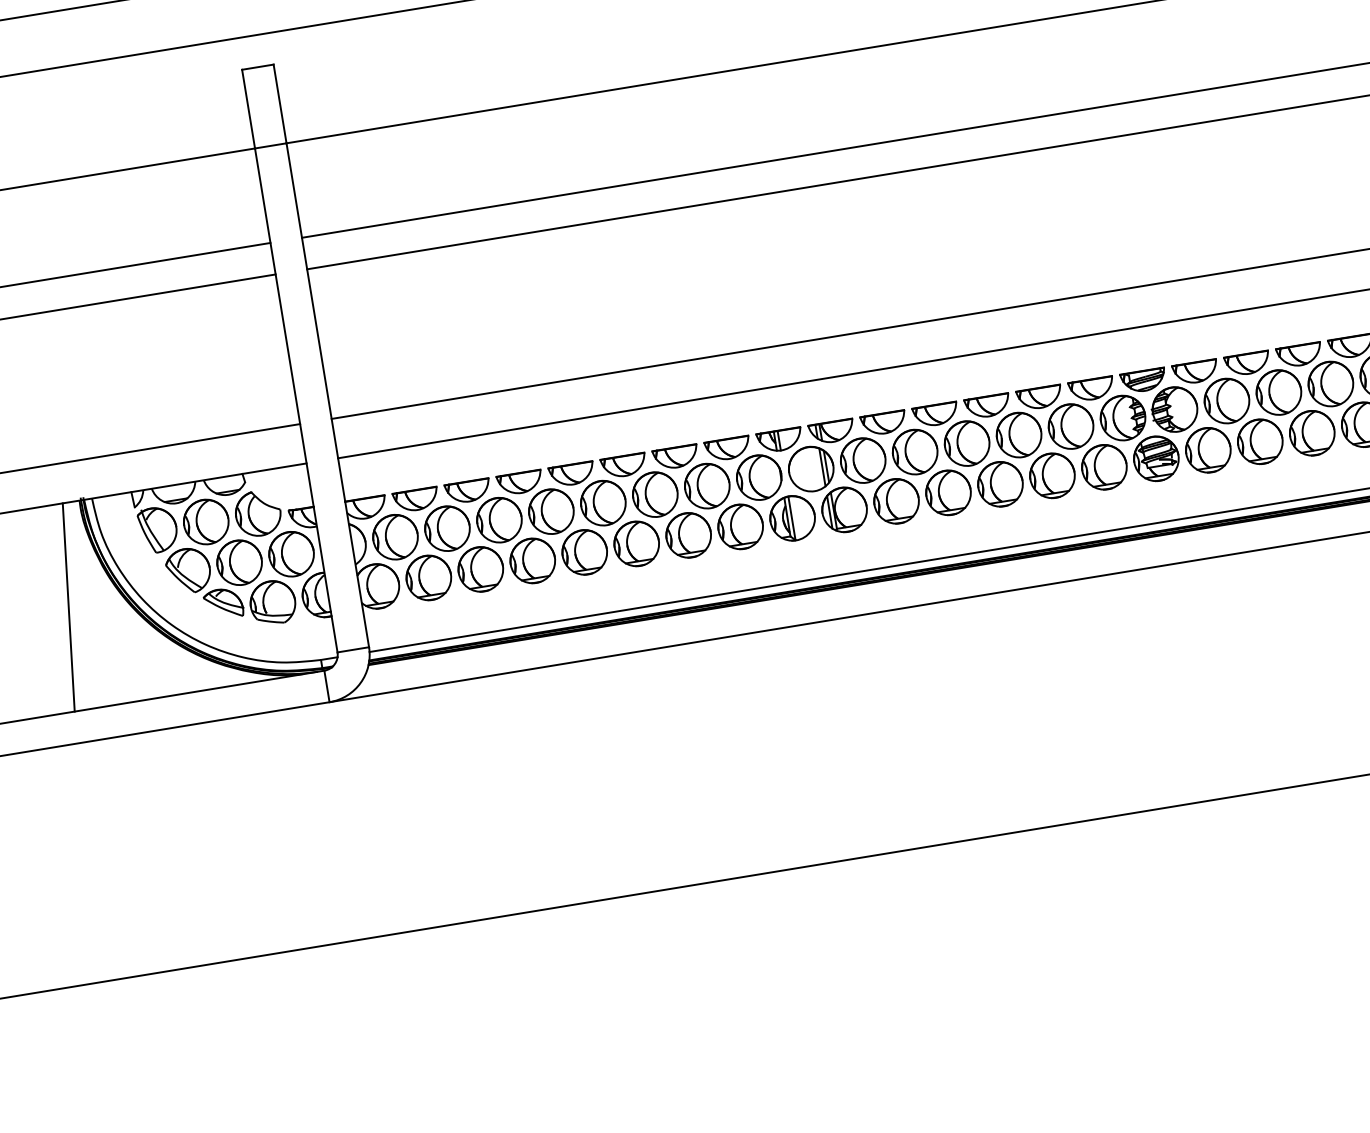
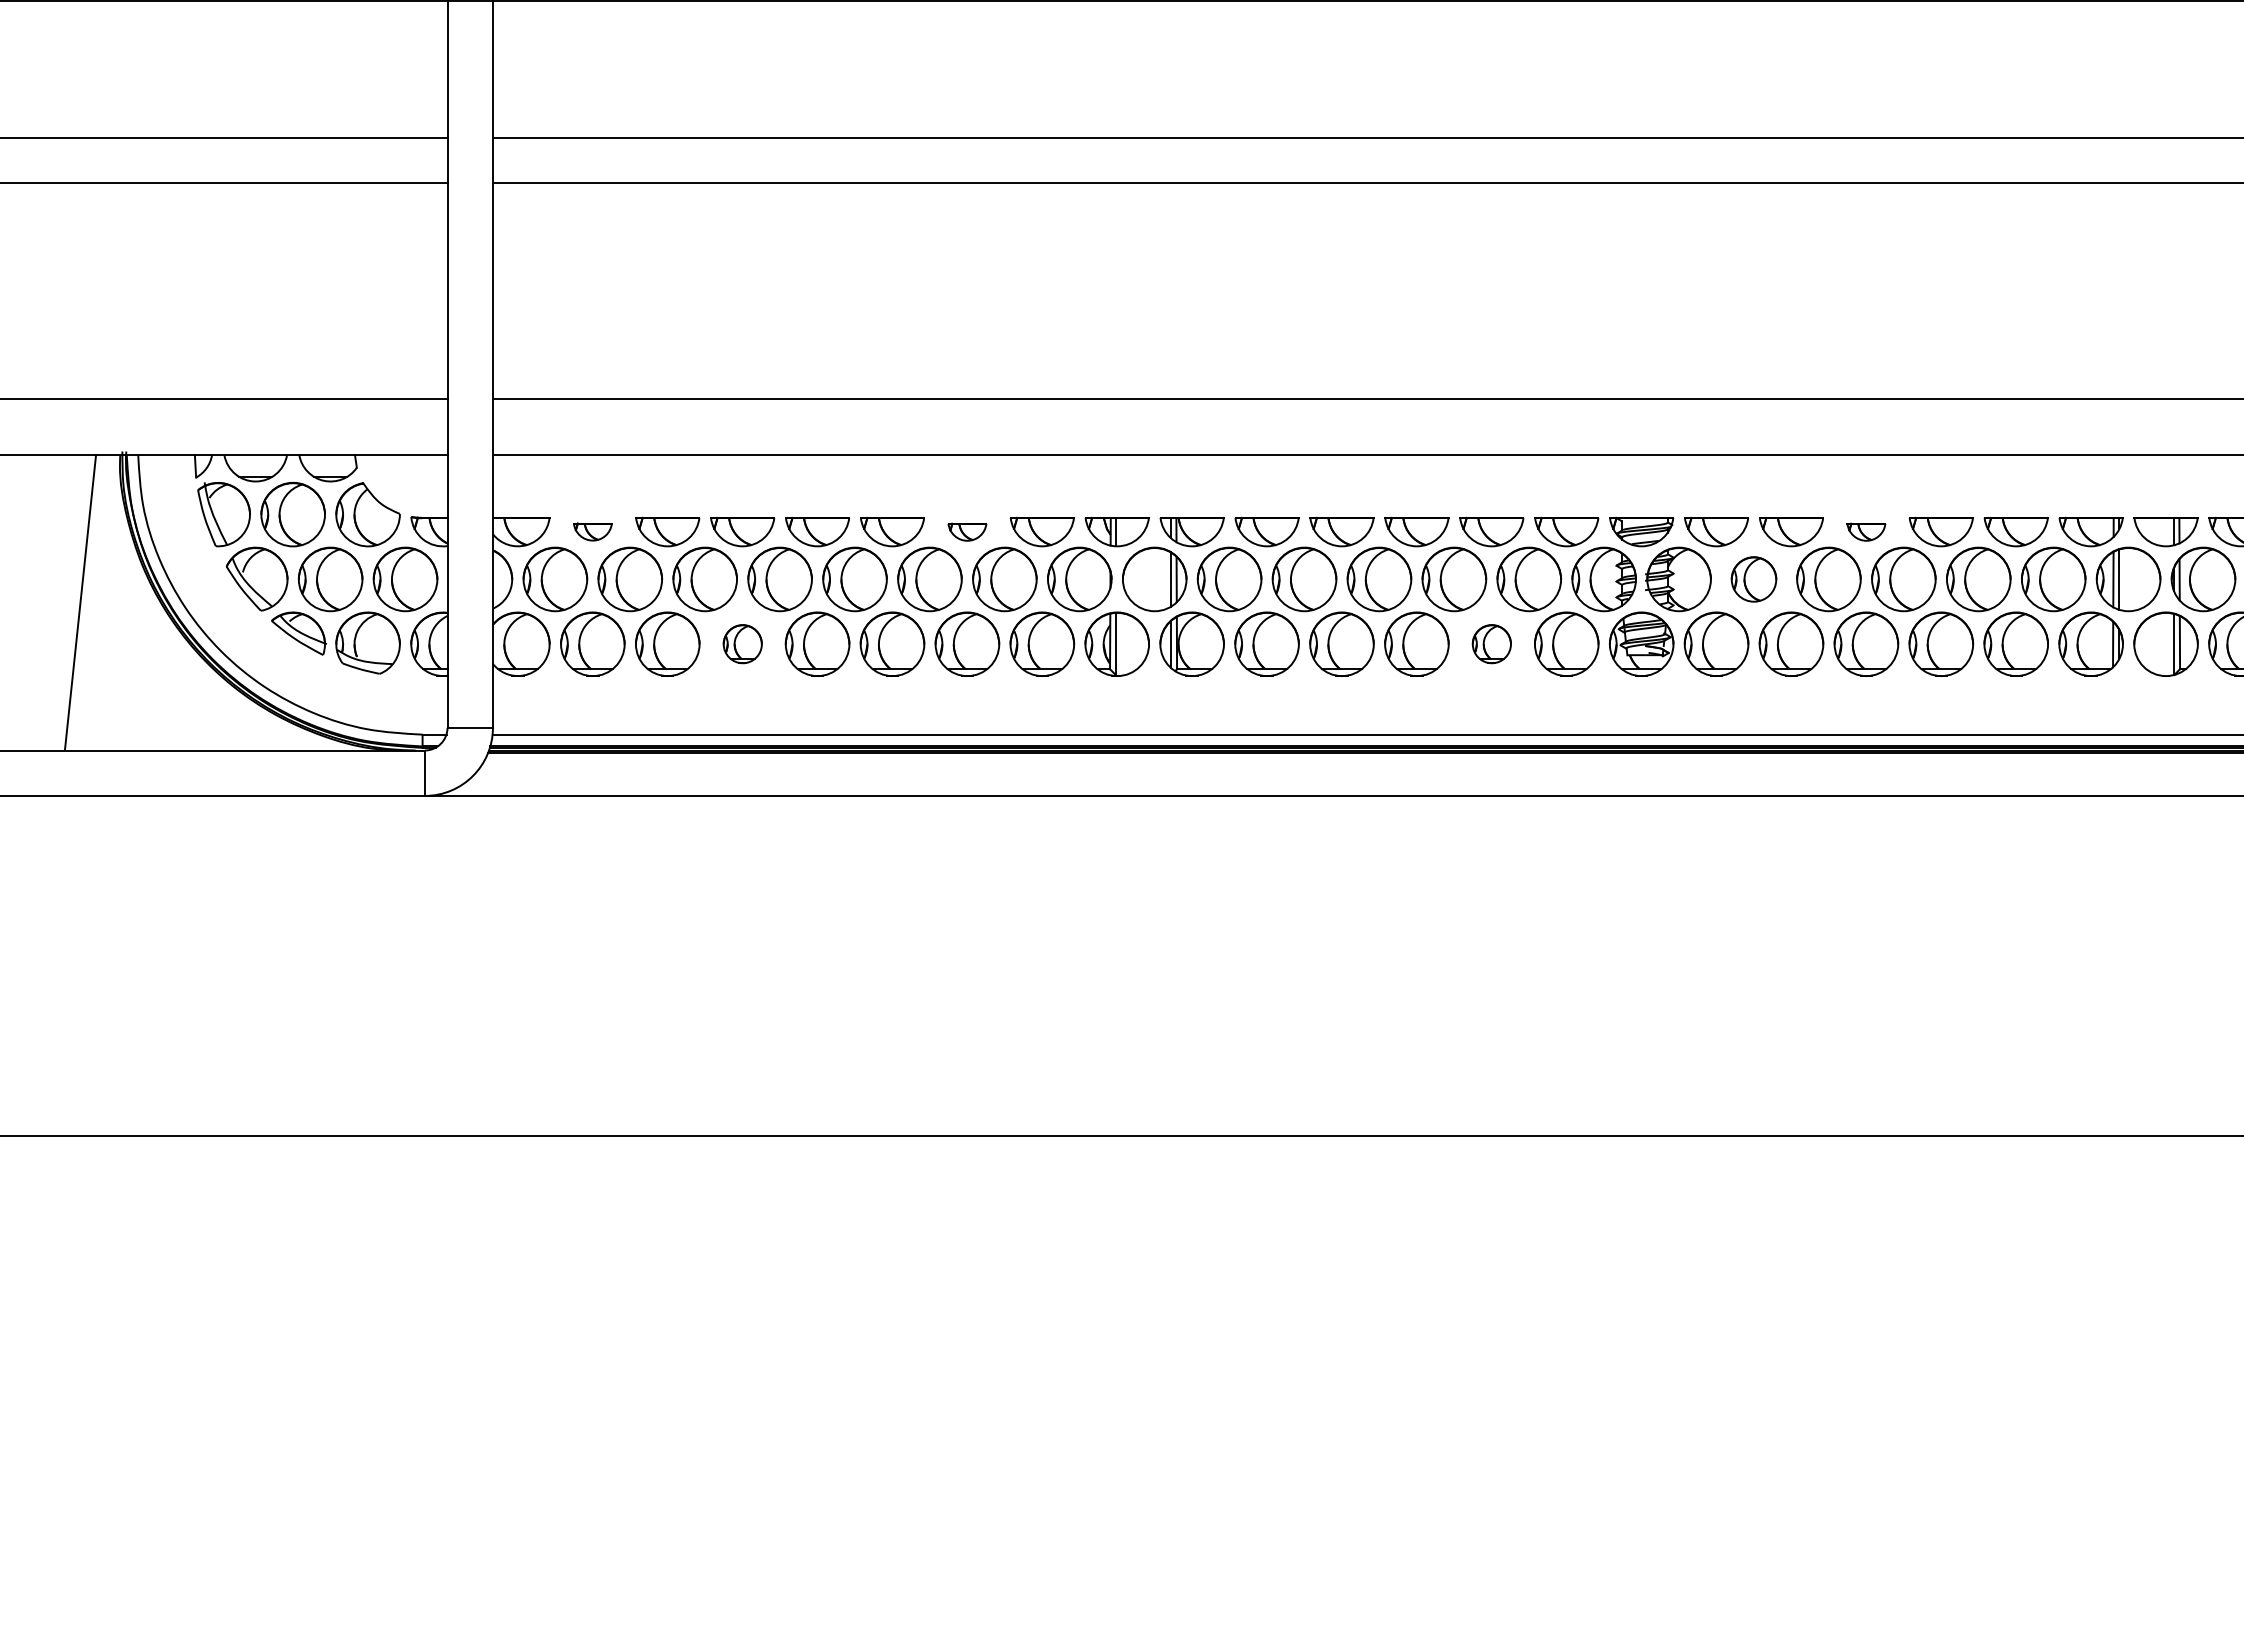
part: (1299, 355) -> (1866, 532), size x0.6
part: (1226, 401) -> (1753, 579), size x0.7
part: (676, 457) -> (967, 532), size x0.6
part: (1052, 475) -> (1491, 643), size x0.6
part: (415, 499) -> (592, 531), size x0.6
part: (532, 560) -> (742, 643), size x0.6

